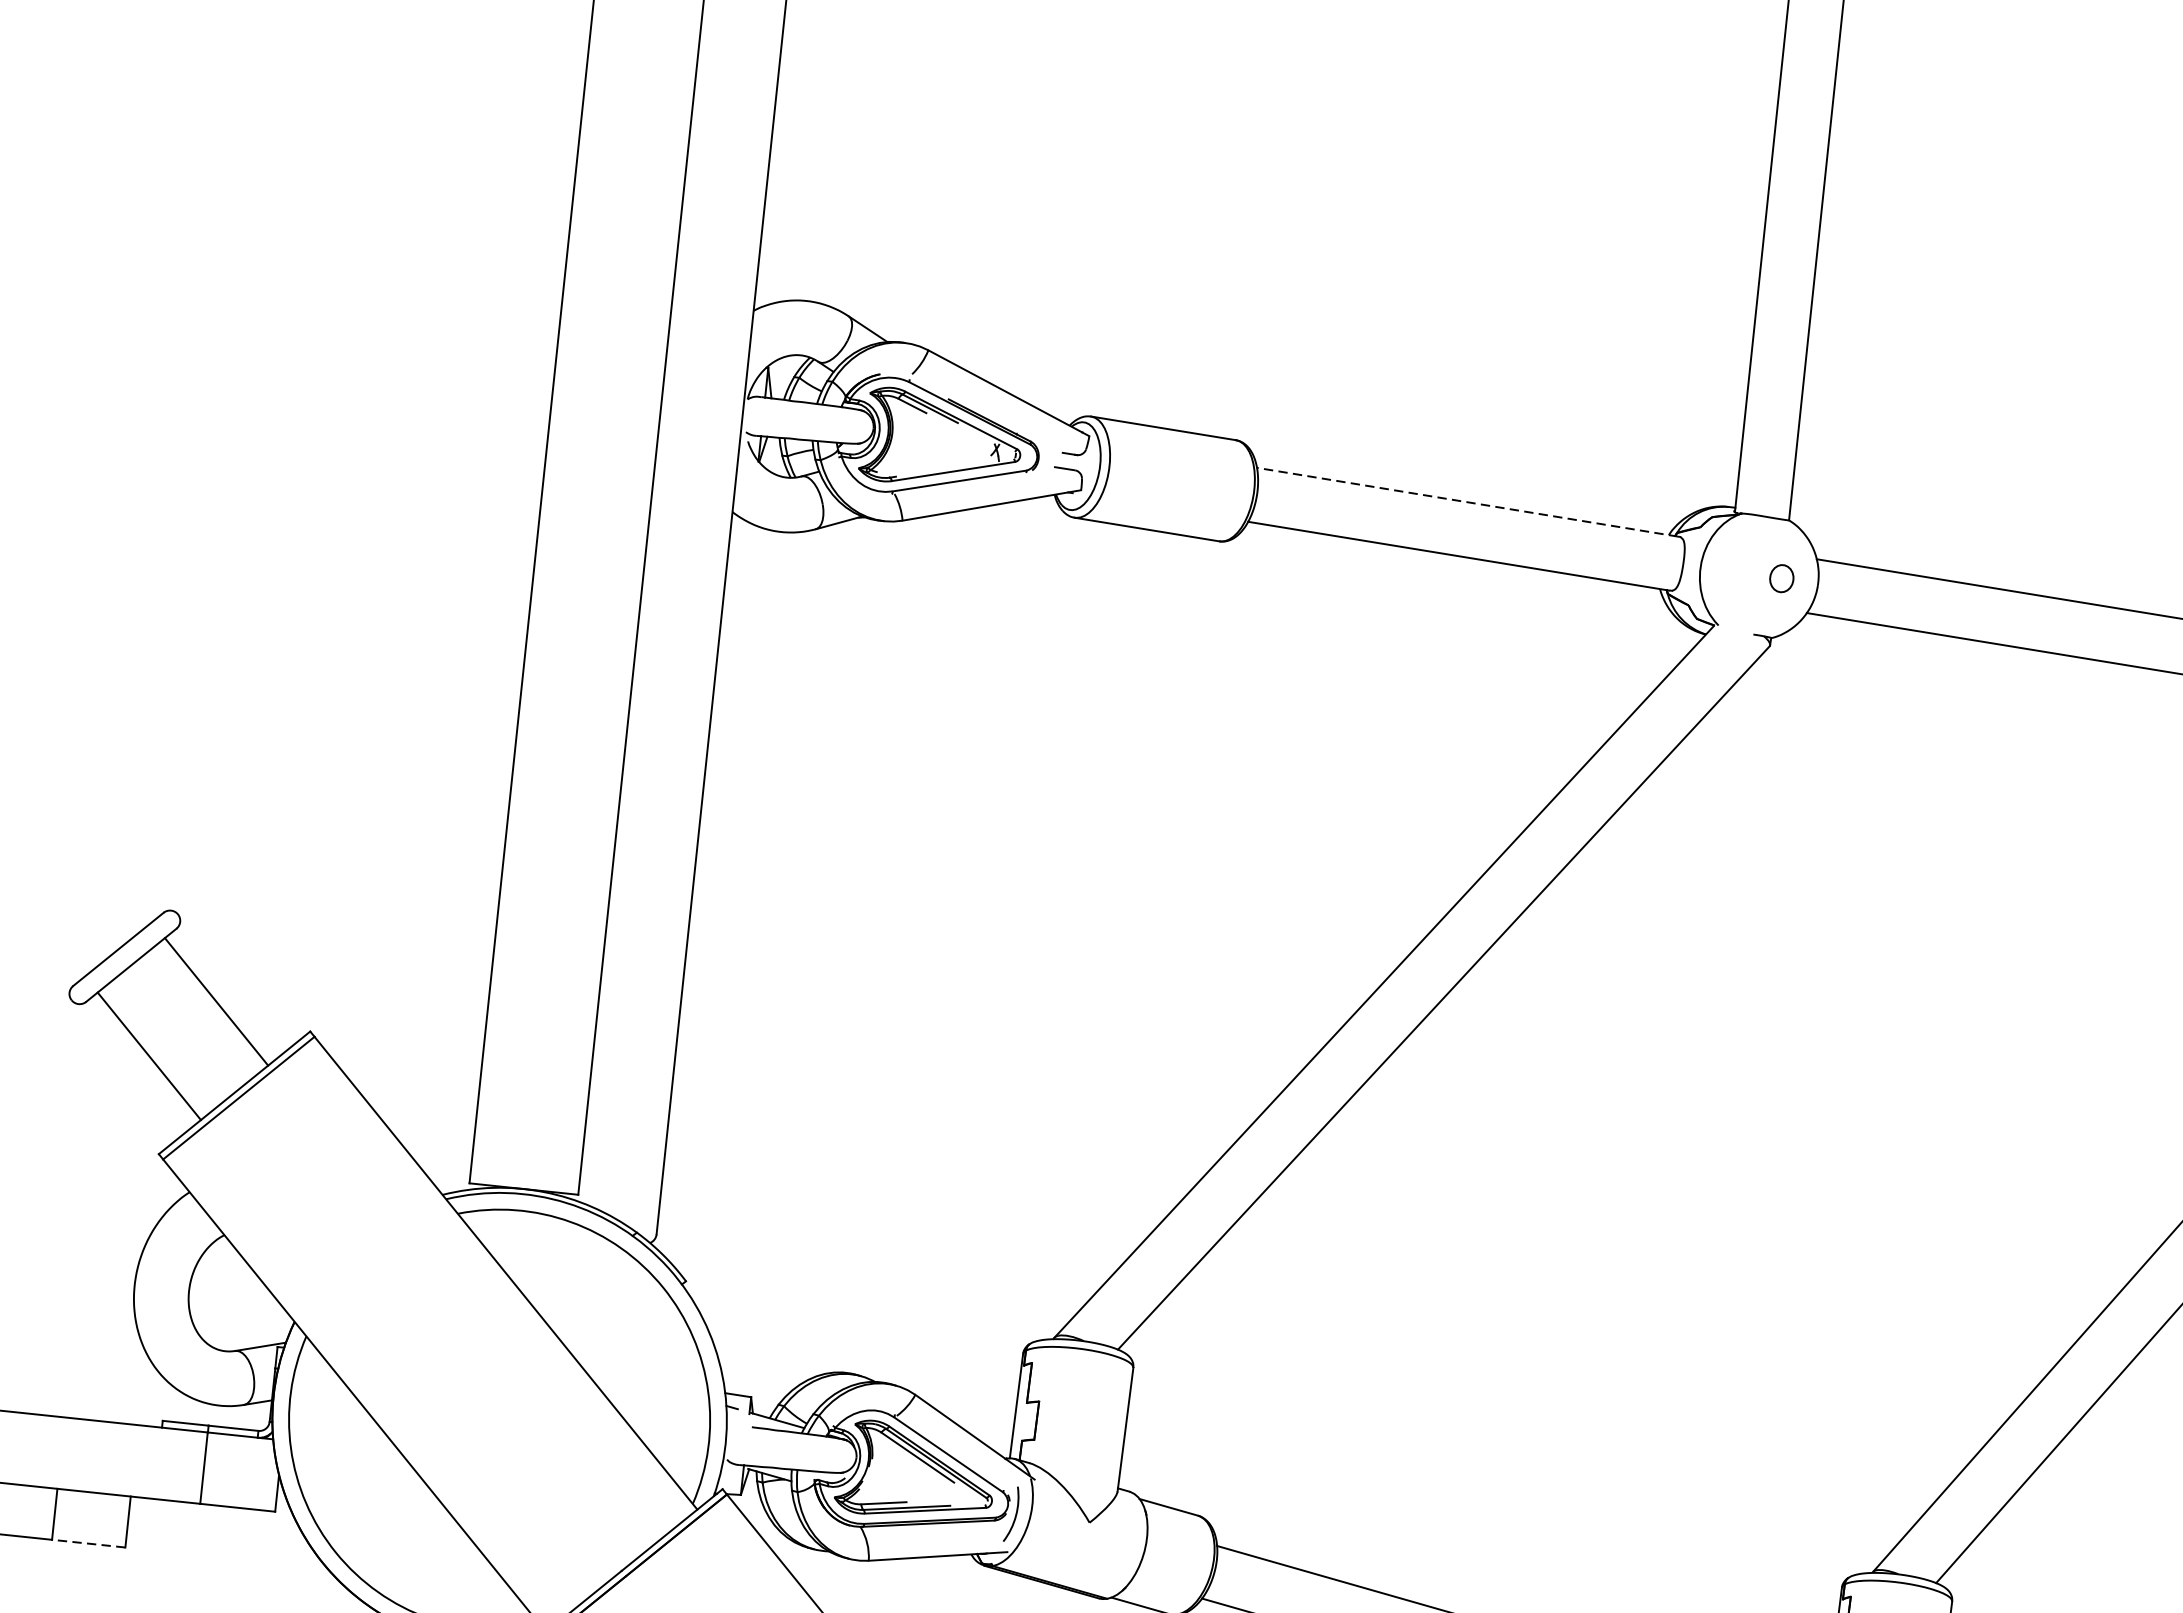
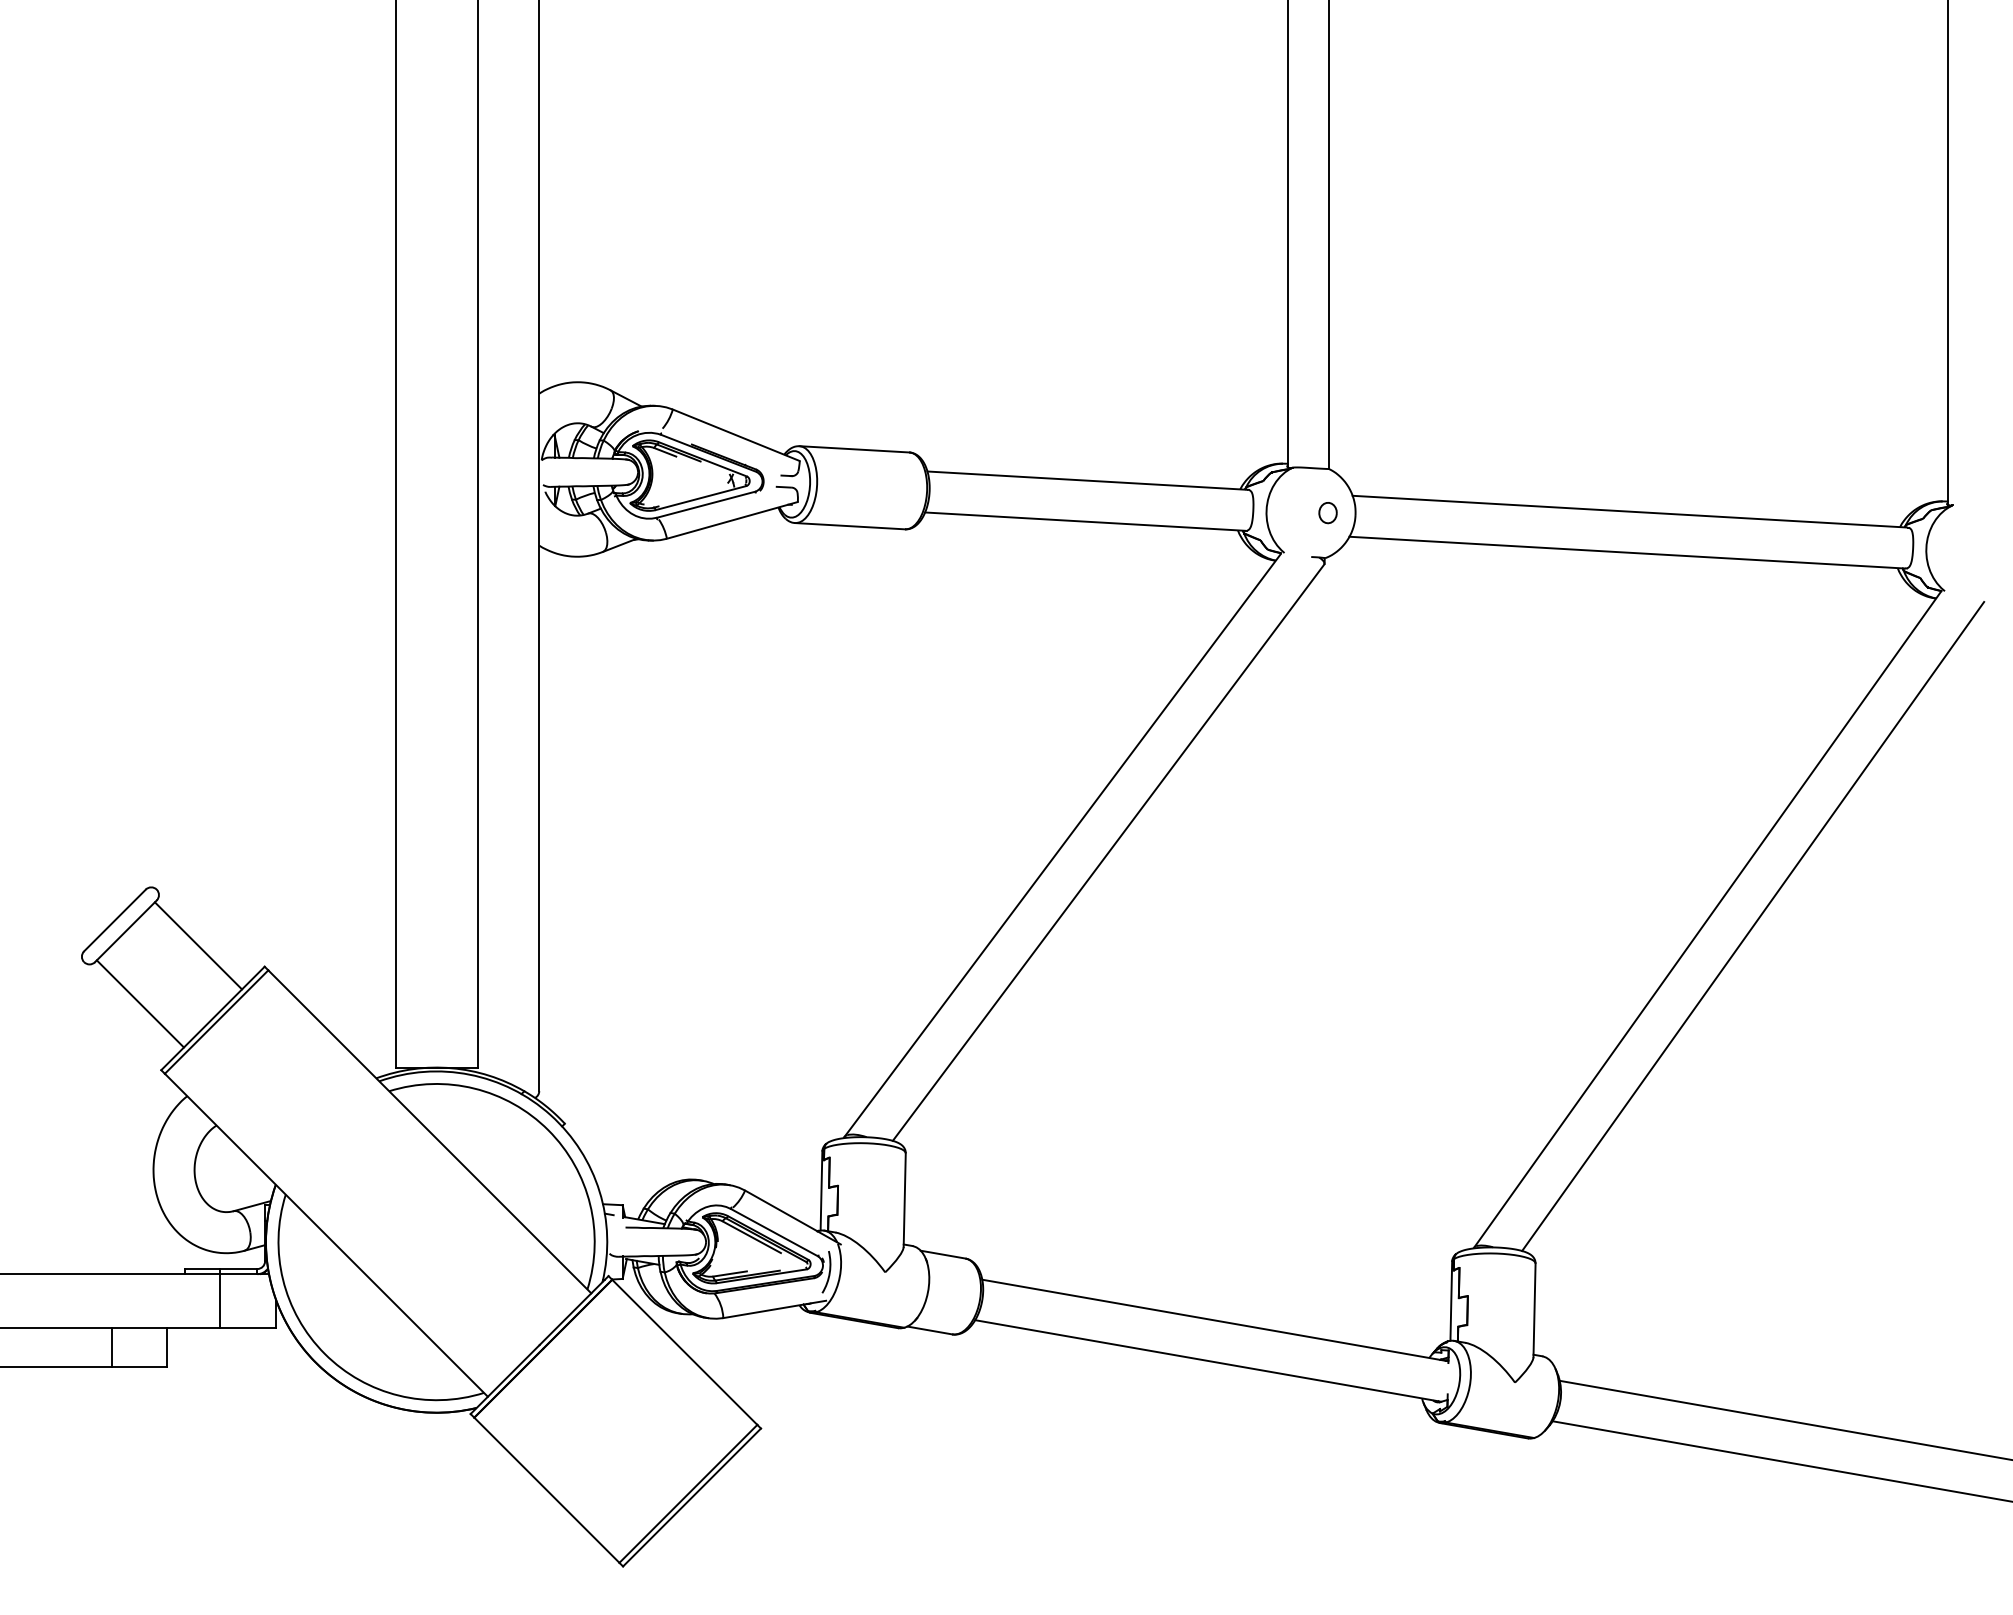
line: (1466, 501) -> (1086, 480), dashed -> solid
line: (215, 1001) -> (139, 1003), moved
line: (149, 1055) -> (198, 945), moved
line: (88, 1543) -> (139, 1366), dashed -> solid

